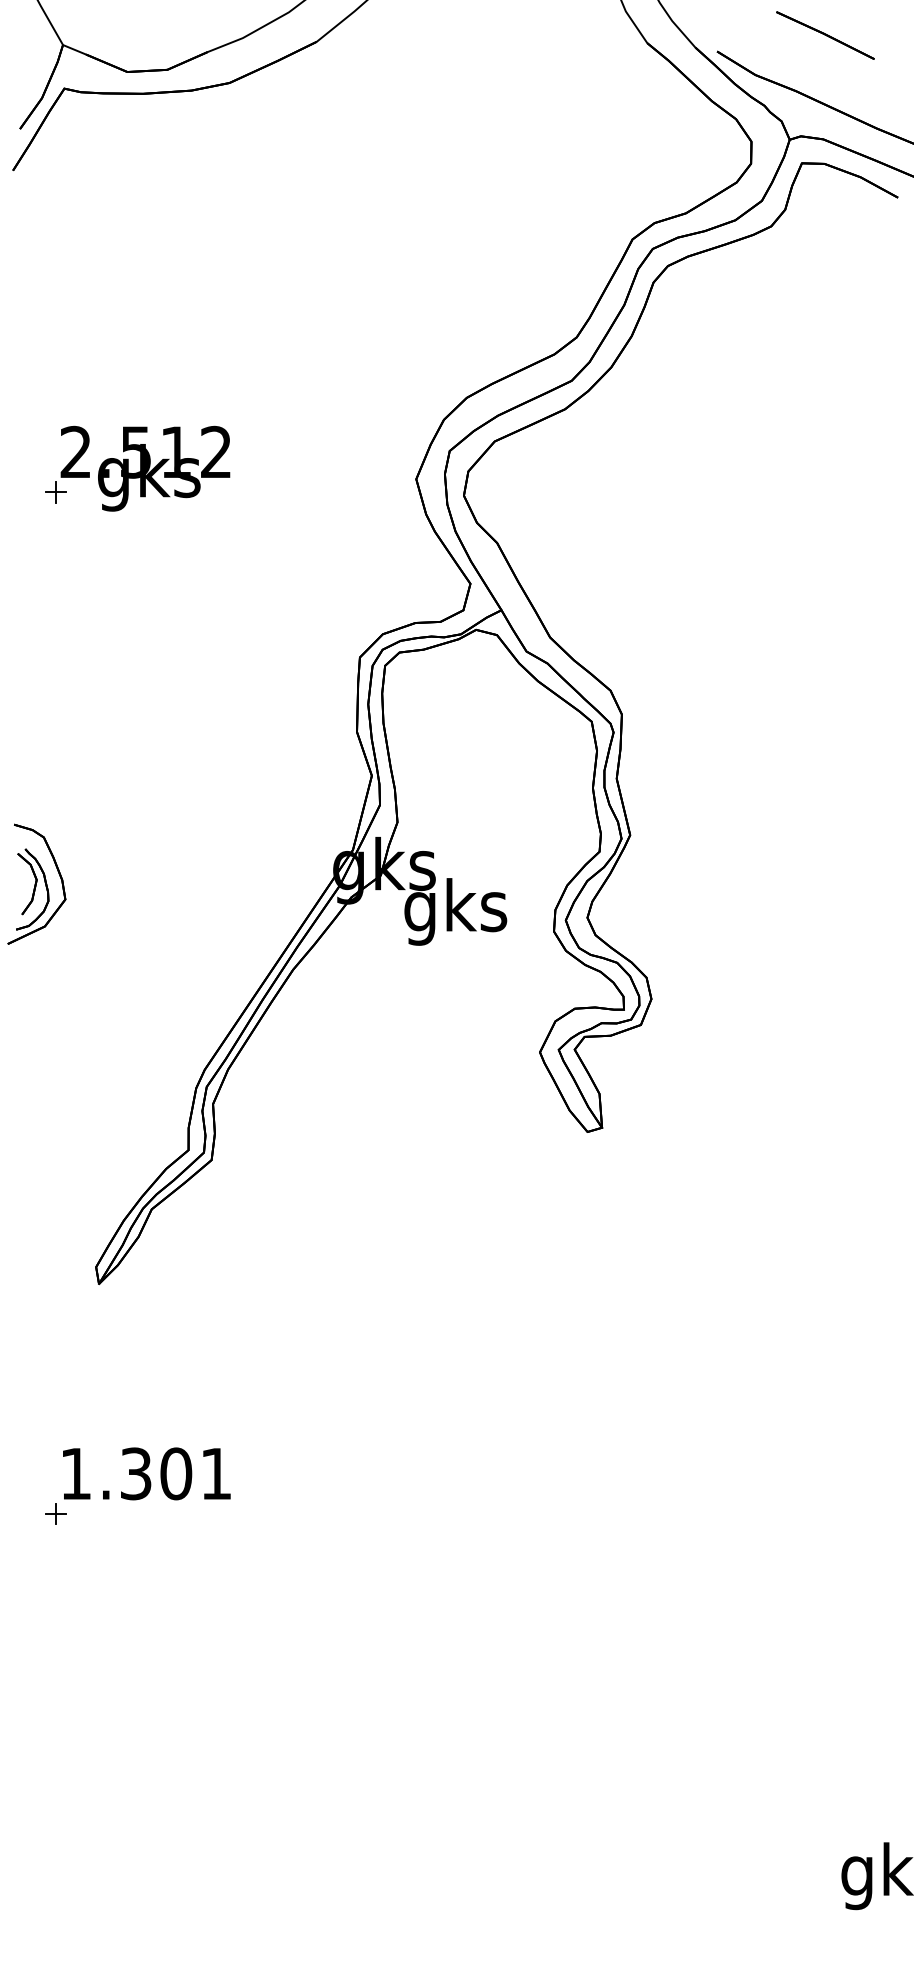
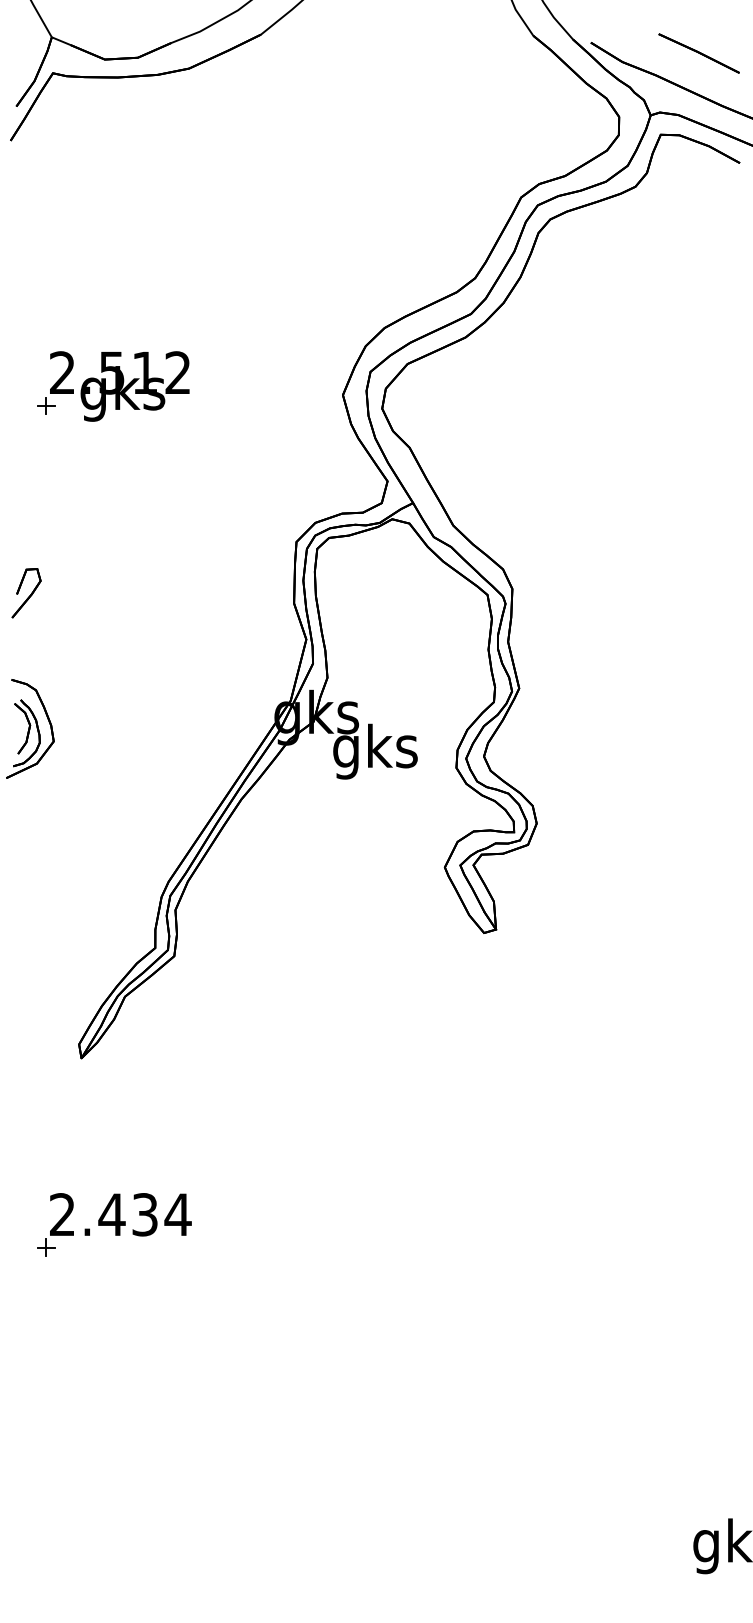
line: (824, 35) -> (698, 53), moved
part: (32, 719) -> (26, 593), added
text: (146, 1473) -> (120, 1214), 1.301 -> 2.434

